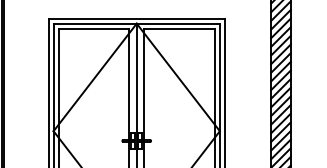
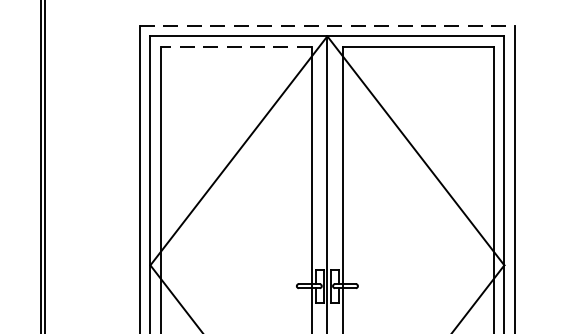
line: (137, 18) -> (328, 25), solid -> dashed
line: (93, 28) -> (235, 46), solid -> dashed

